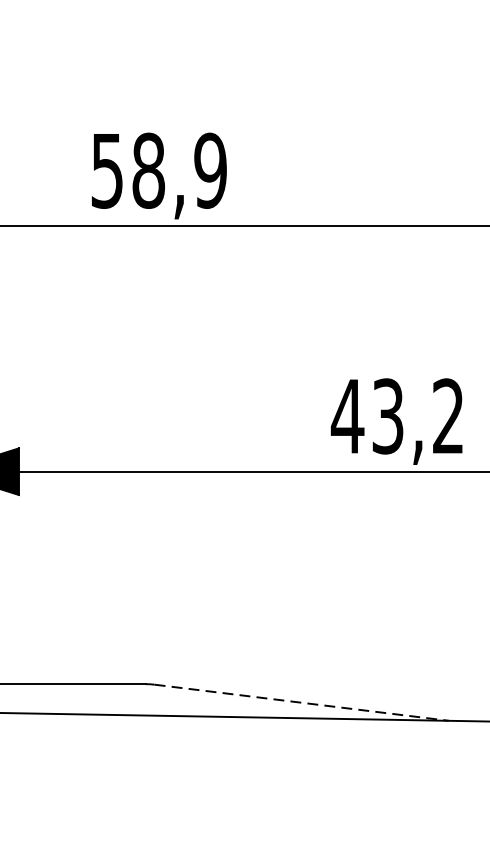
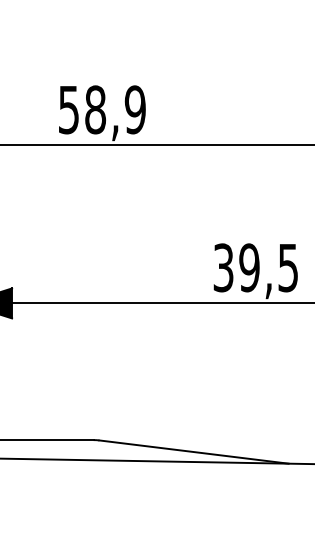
text: (395, 415) -> (254, 267), 43,2 -> 39,5
line: (302, 703) -> (194, 452), dashed -> solid

